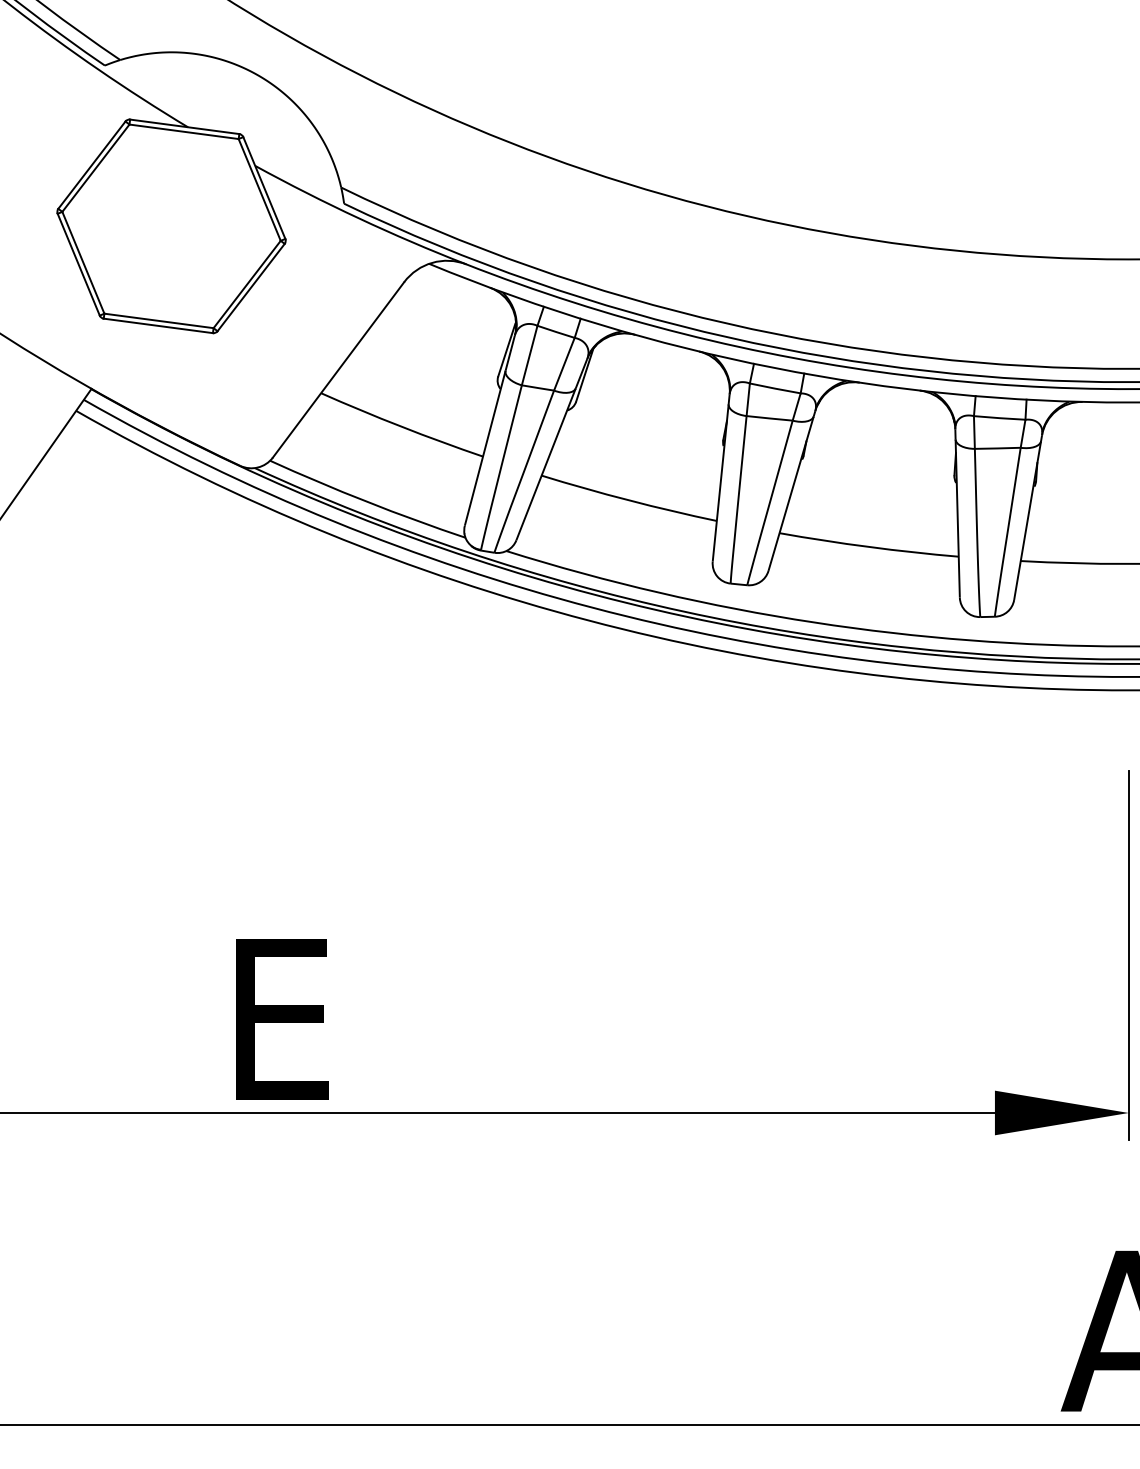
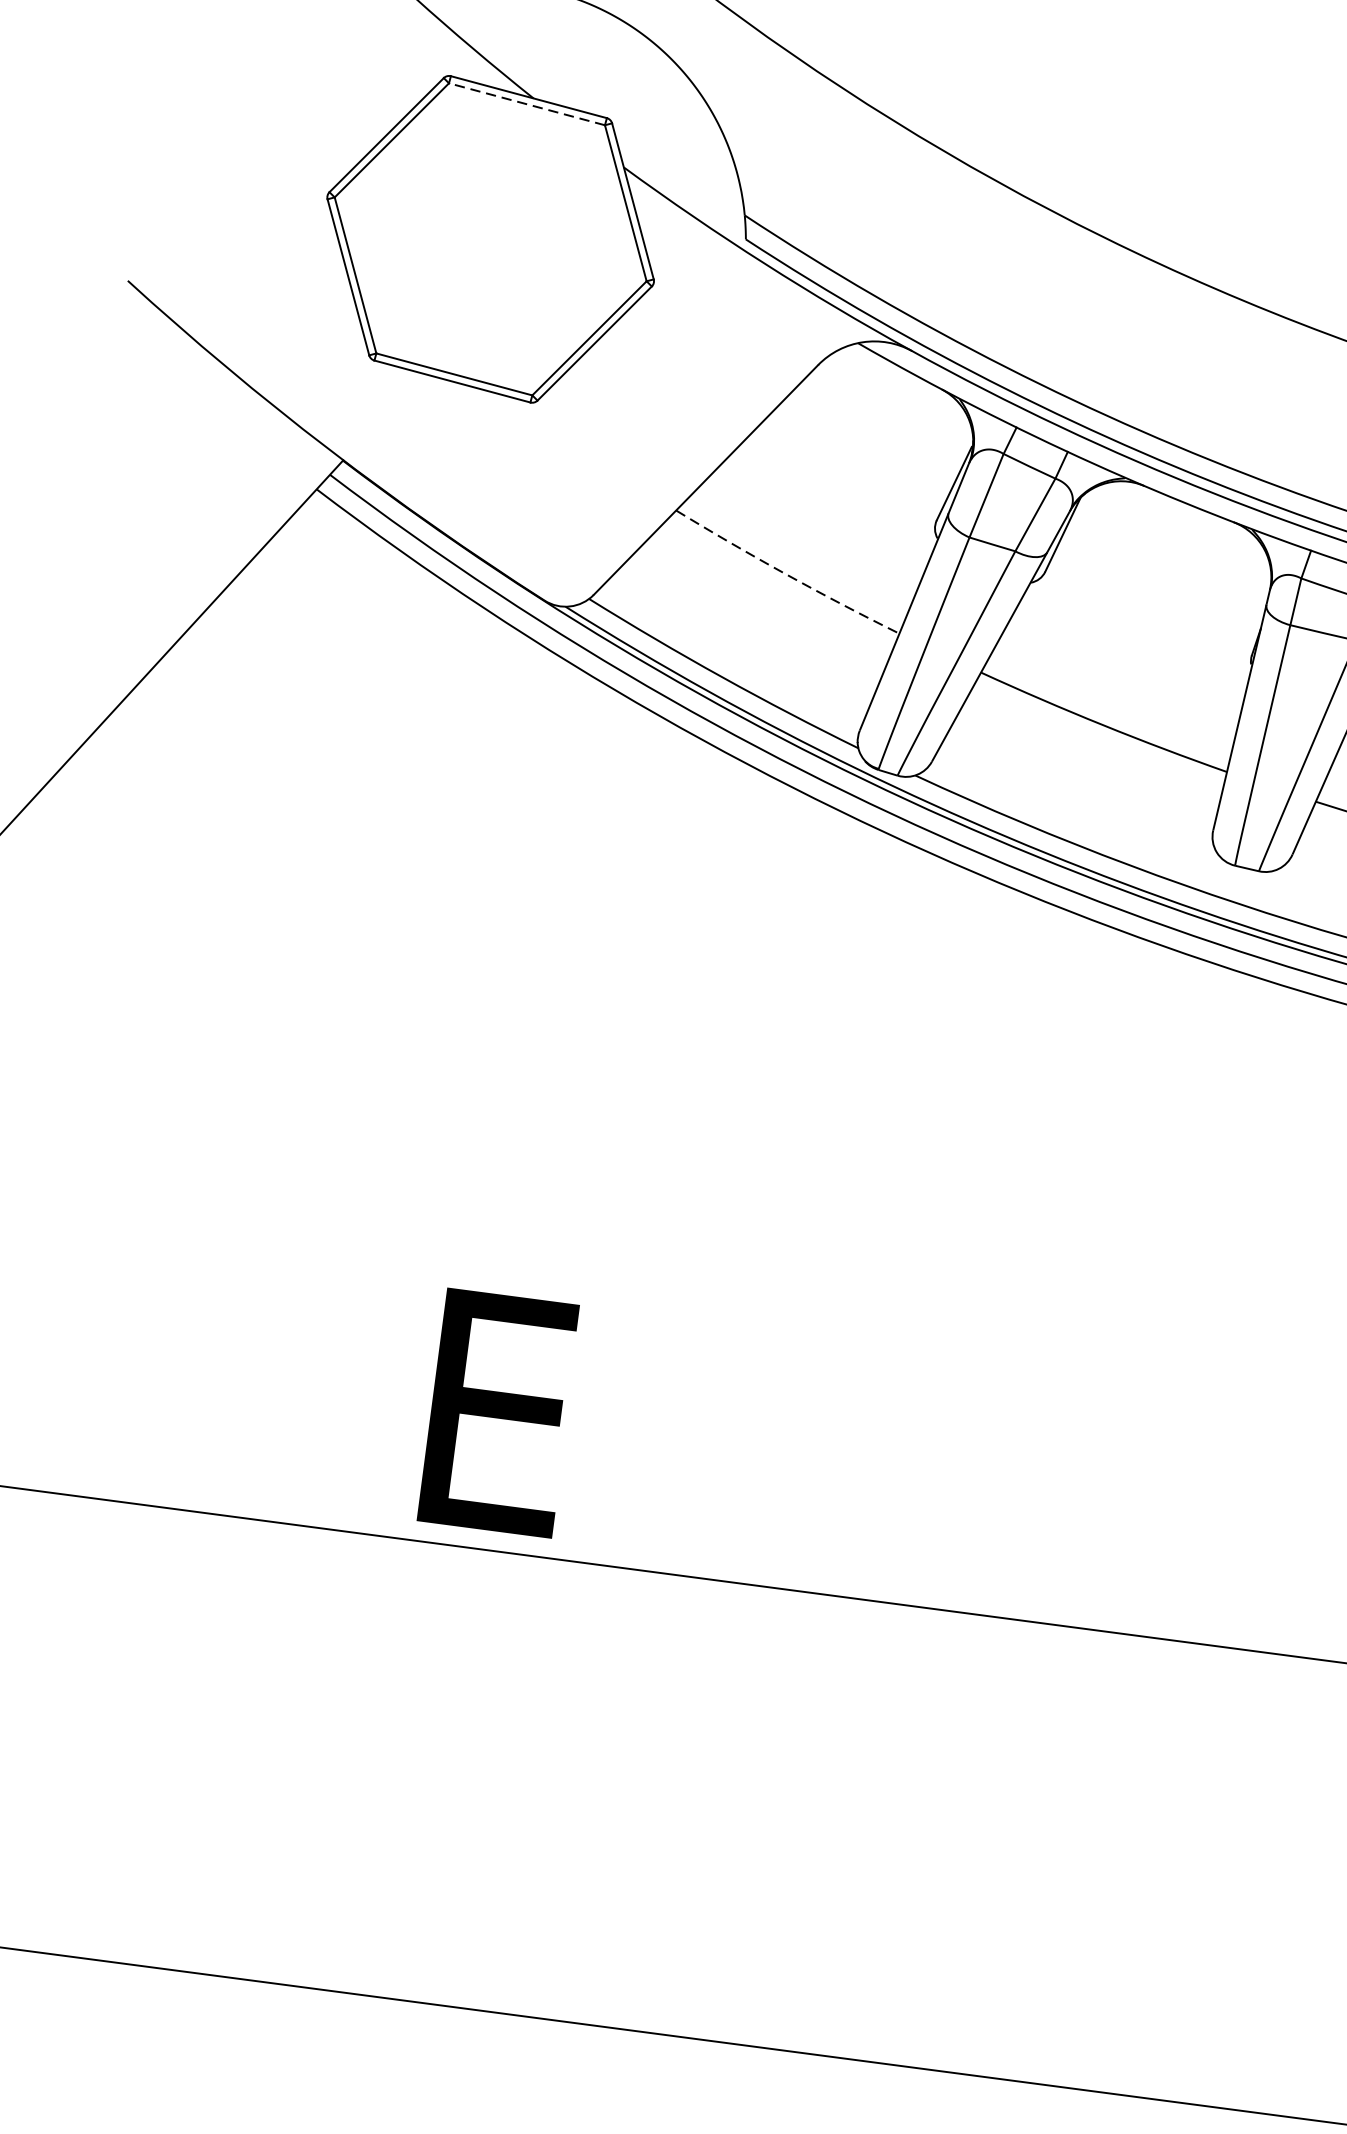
line: (183, 131) -> (526, 103), solid -> dashed
arc: (401, 426) -> (786, 574), solid -> dashed

